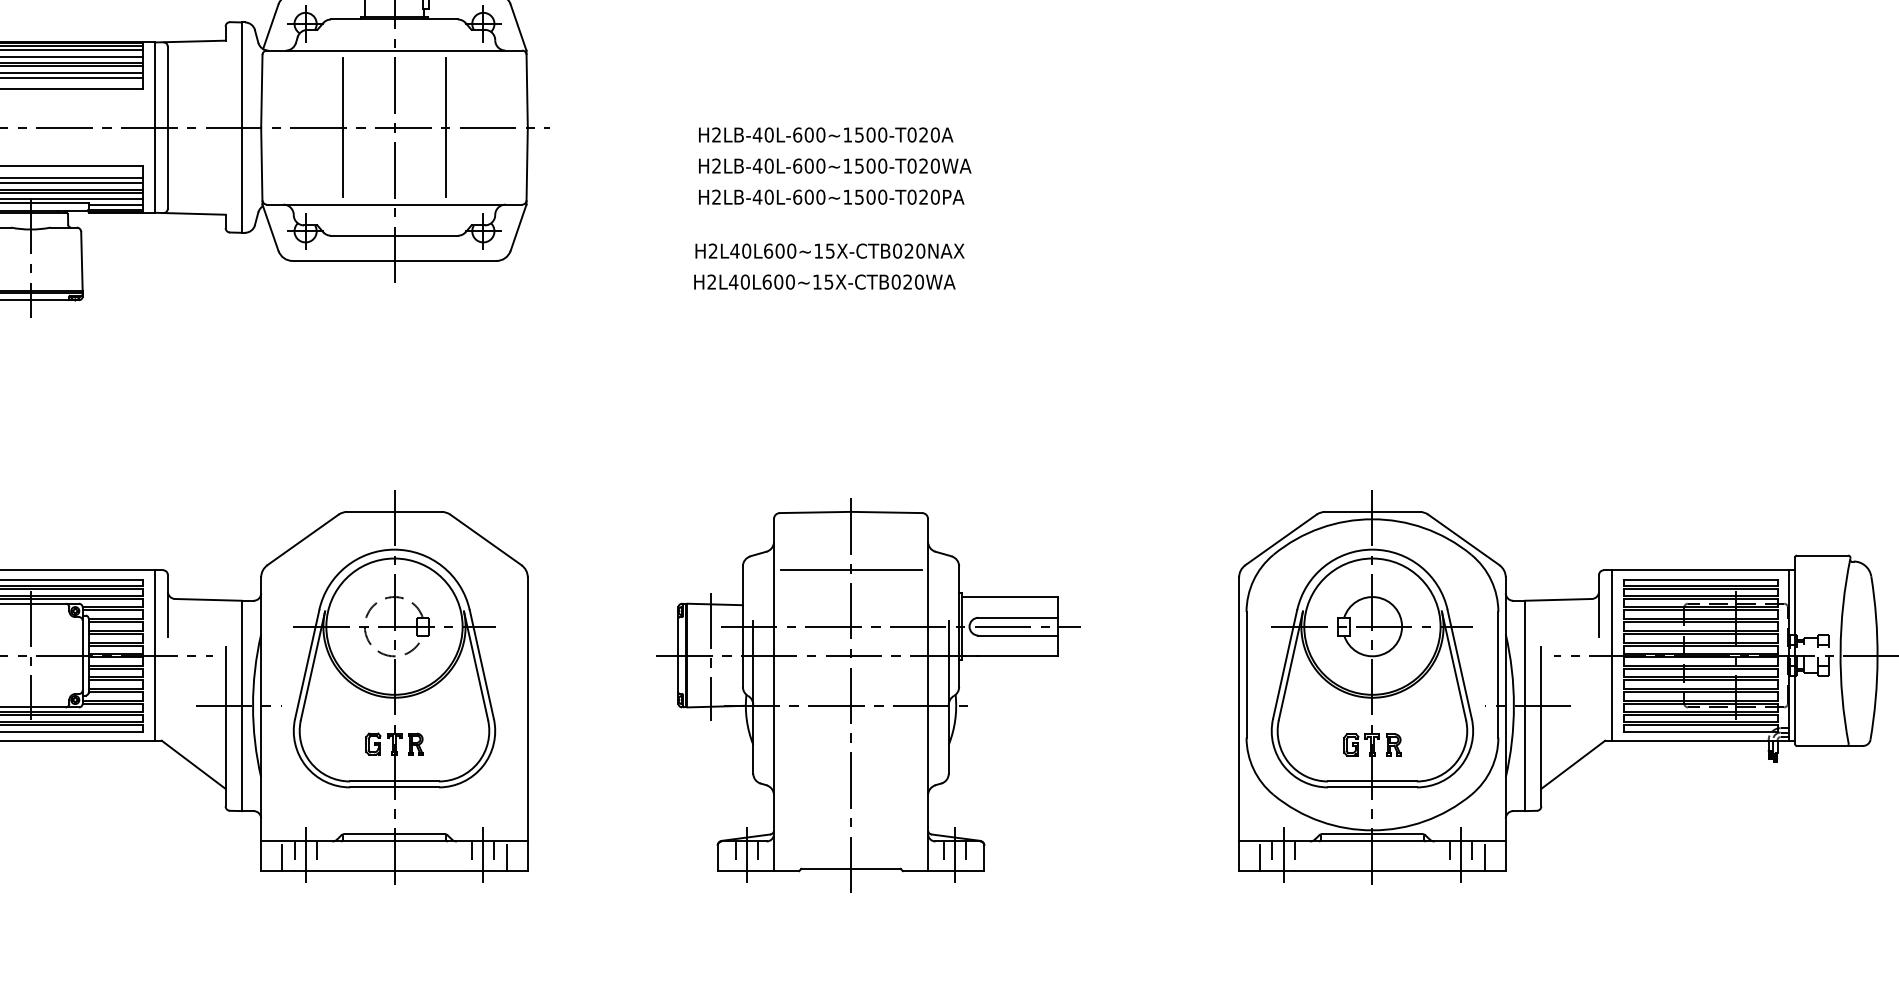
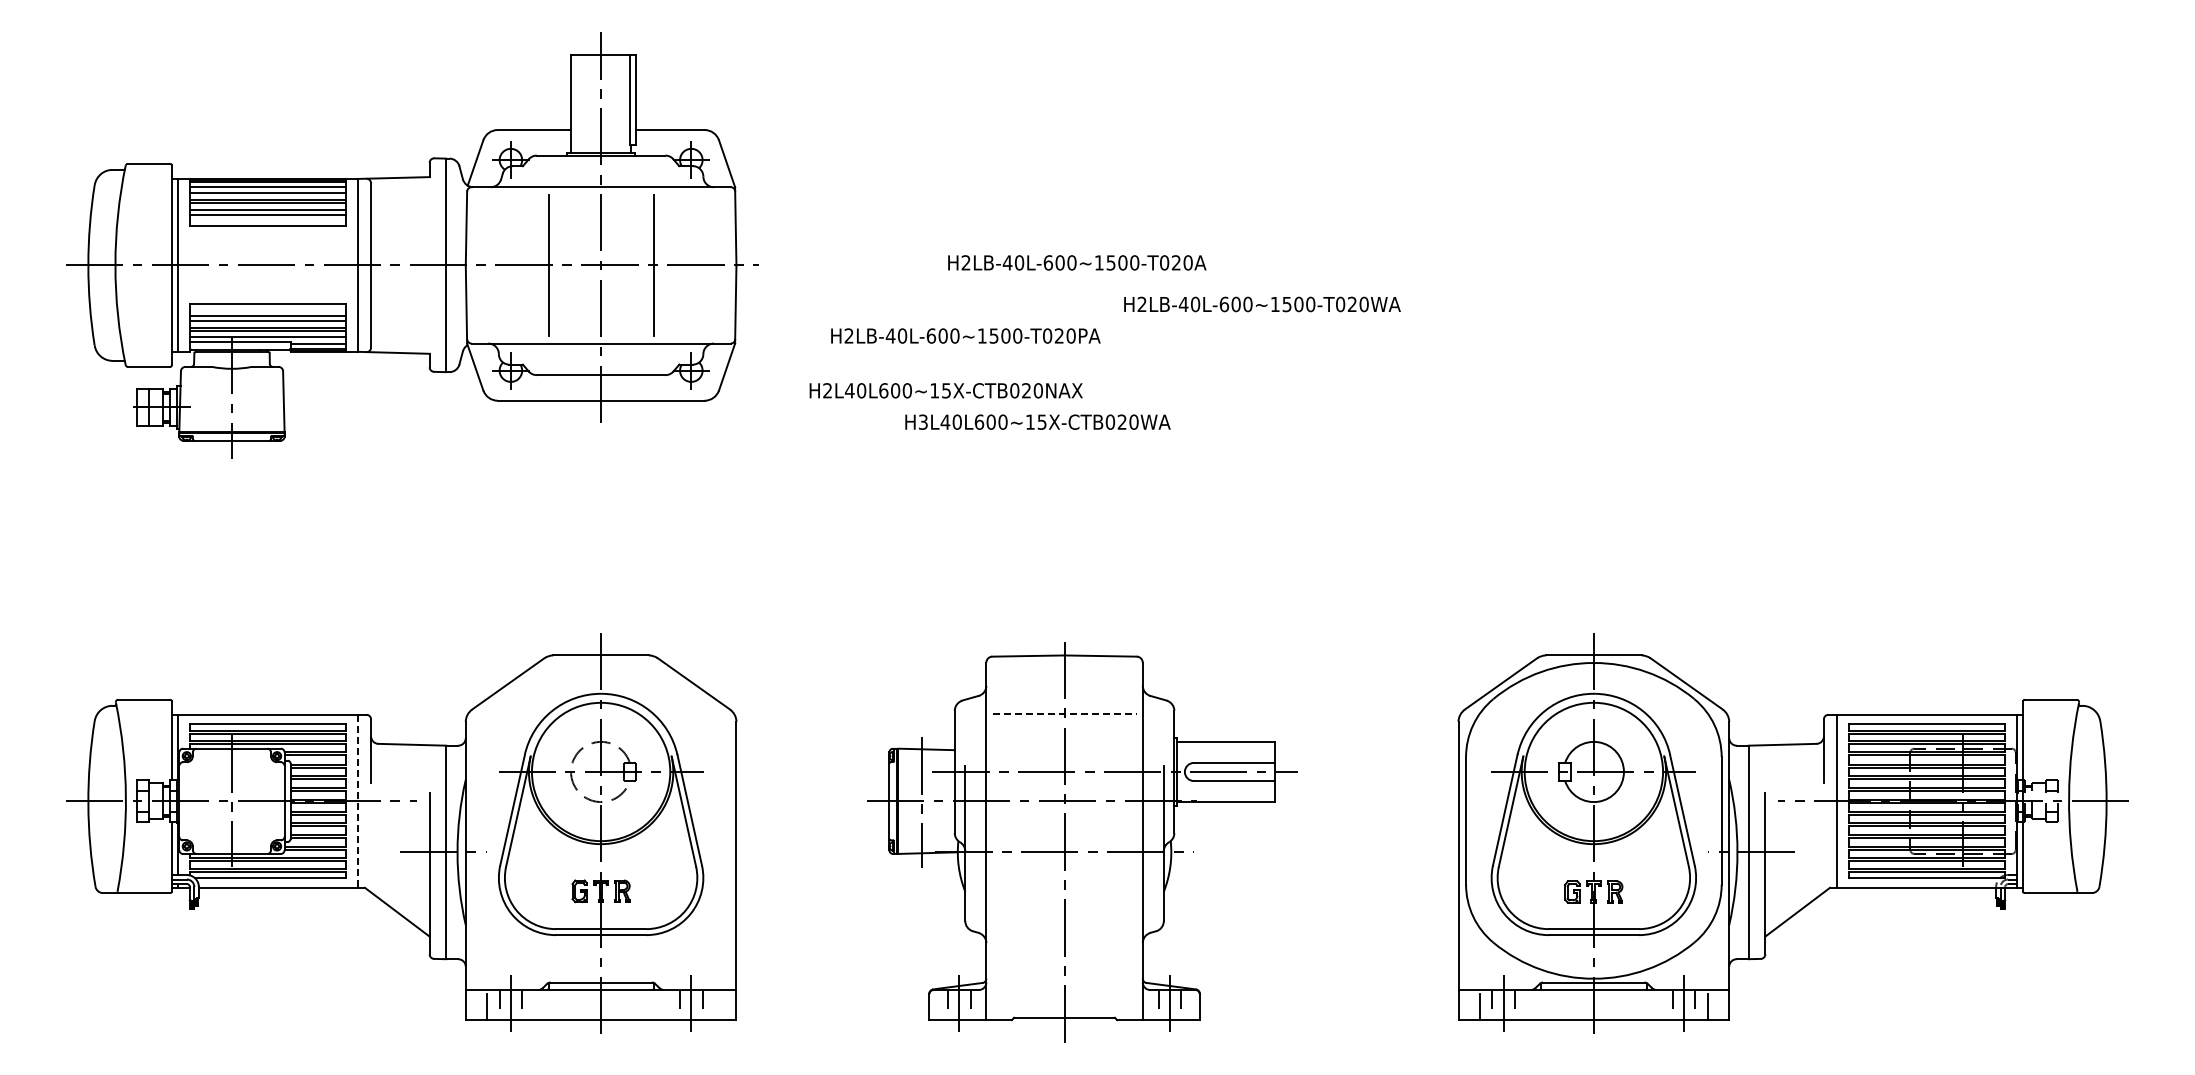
text: (826, 134) -> (1077, 262), moved
text: (835, 166) -> (1262, 304), moved
text: (831, 196) -> (965, 335), moved
text: (829, 250) -> (945, 390), moved
text: (712, 282) -> (923, 422), H2L40L600~15X-CTB020WA -> H3L40L600~15X-CTB020WA
line: (851, 570) -> (1065, 714), solid -> dashed
line: (155, 655) -> (358, 801), solid -> dashed
line: (507, 858) -> (715, 1007), removed

